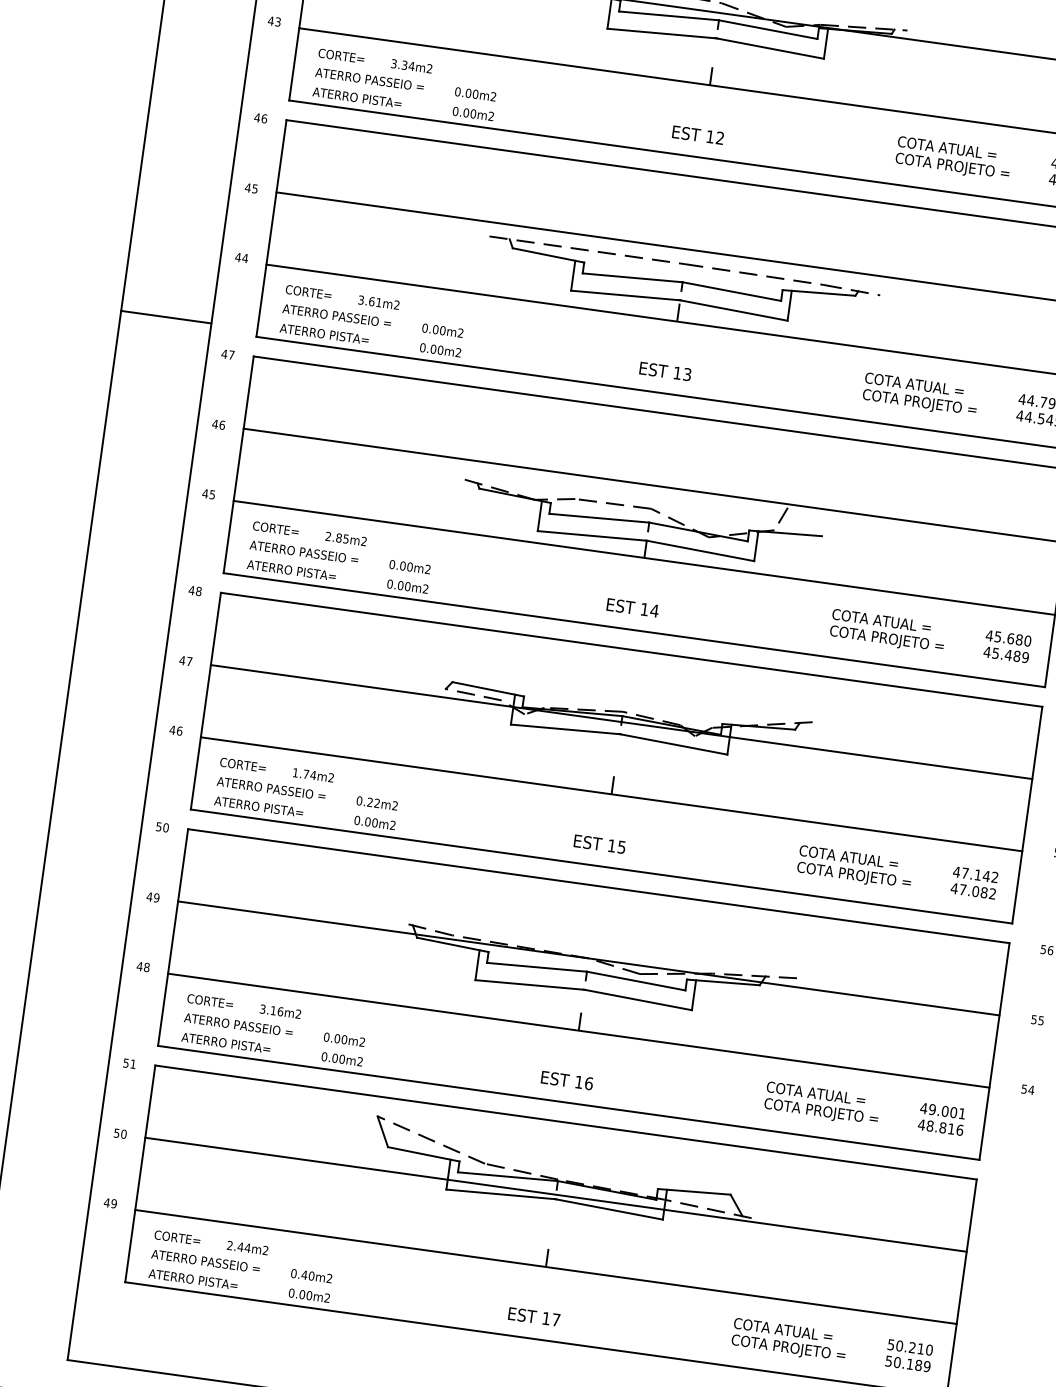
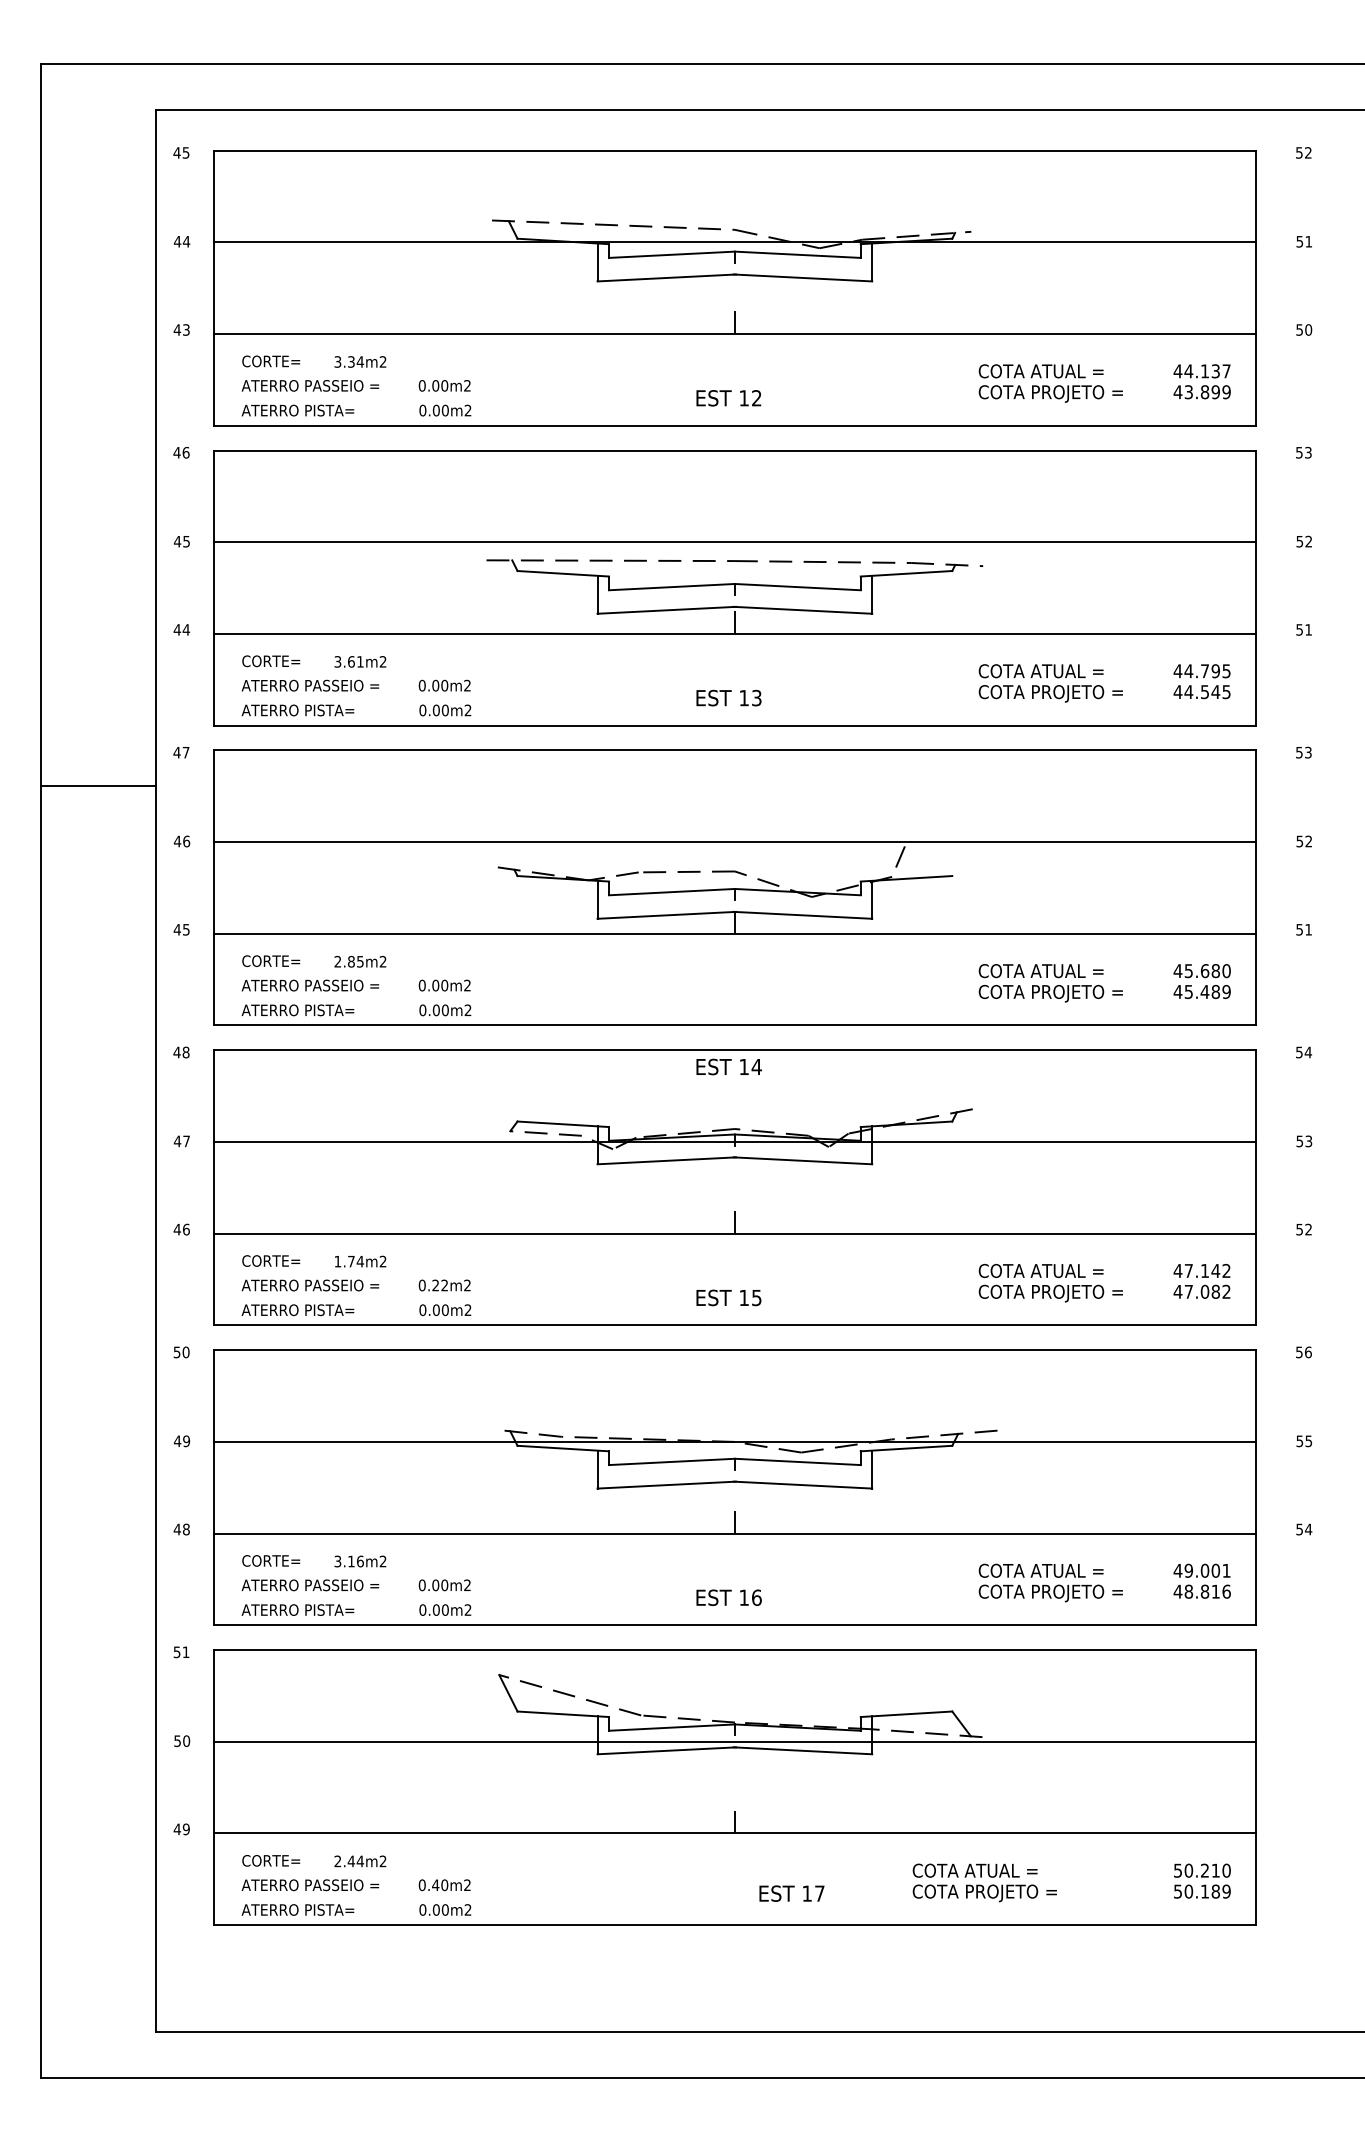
line: (165, 316) -> (97, 785), moved
text: (632, 607) -> (728, 1066), moved
text: (533, 1316) -> (791, 1893), moved
text: (789, 1340) -> (984, 1882), moved

